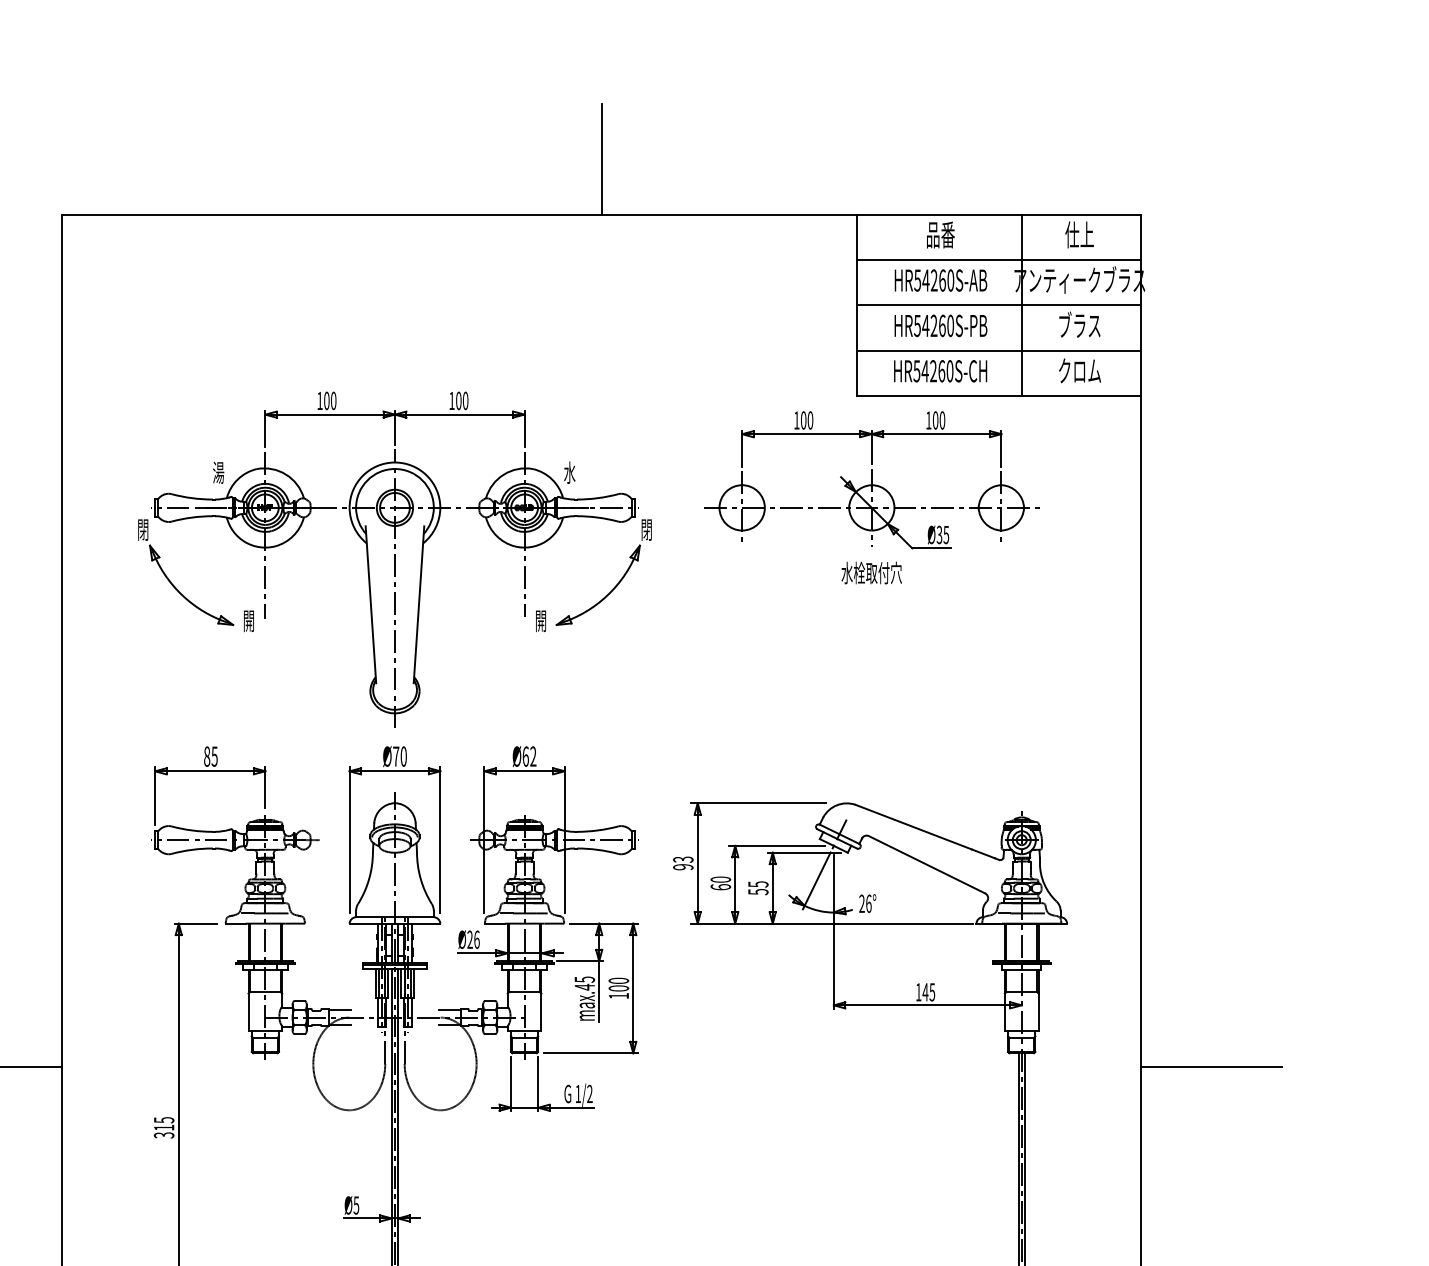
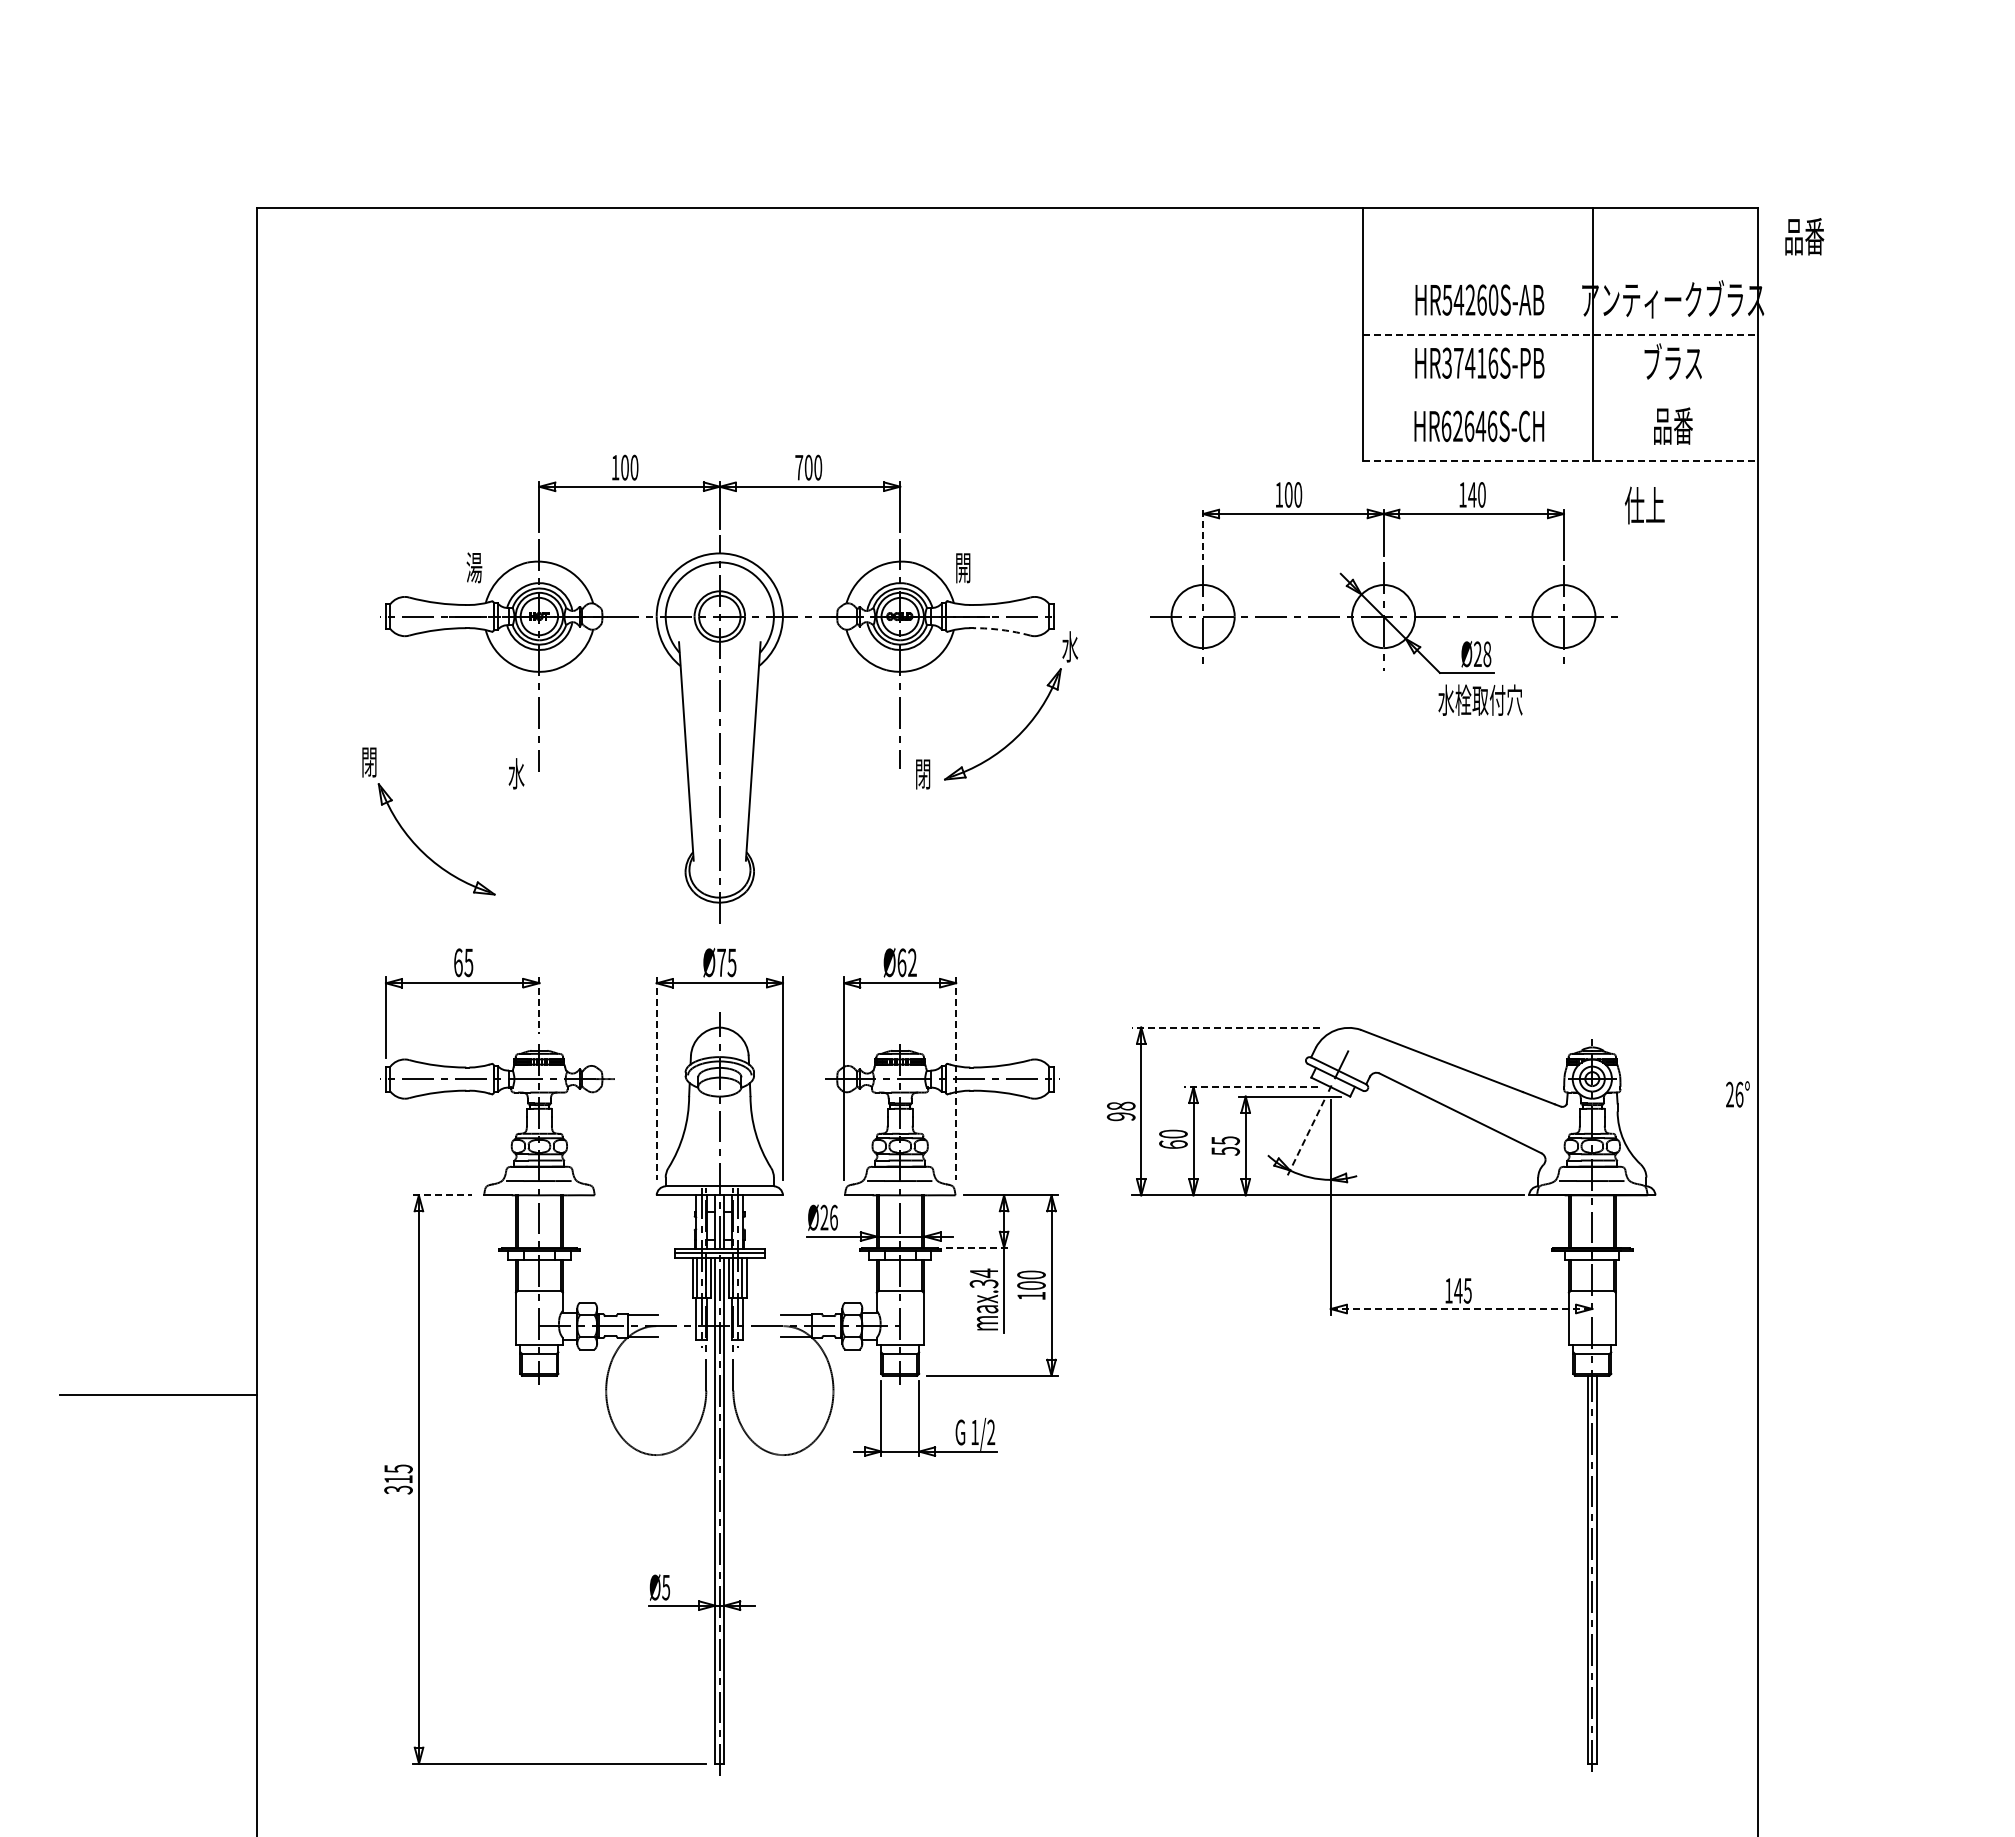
line: (601, 159) -> (1007, 131), removed
text: (940, 234) -> (1804, 236), moved
text: (1079, 234) -> (1644, 505), moved
line: (998, 259) -> (1560, 271), removed
line: (999, 305) -> (1561, 334), solid -> dashed
text: (934, 325) -> (1470, 362), HR54260S-PB -> HR37416S-PB
line: (998, 350) -> (1560, 397), removed
text: (1080, 370) -> (1673, 425), クロム -> 品番
text: (933, 371) -> (1469, 426), HR54260S-CH -> HR62646S-CH
line: (999, 396) -> (1561, 461), solid -> dashed
text: (452, 400) -> (799, 467), 100 -> 700
text: (935, 420) -> (1472, 494), 100 -> 140
line: (742, 449) -> (1203, 535), solid -> dashed
text: (570, 472) -> (963, 567), 水 -> 開
arc: (598, 517) -> (1002, 630), solid -> dashed
text: (646, 529) -> (1070, 646), 閉 -> 水
text: (942, 535) -> (1482, 654), Ø35 -> Ø28
text: (871, 572) -> (1480, 699), moved
part: (173, 584) -> (411, 838), moved
text: (248, 620) -> (516, 773), 開 -> 水
text: (540, 622) -> (922, 776), 開 -> 閉
text: (207, 756) -> (458, 962), 85 -> 65
text: (403, 756) -> (731, 962), Ø70 -> Ø75
line: (265, 787) -> (539, 1005), solid -> dashed
line: (758, 803) -> (1226, 1027), solid -> dashed
line: (349, 839) -> (656, 1078), solid -> dashed
line: (565, 839) -> (956, 1078), solid -> dashed
line: (776, 846) -> (1251, 1087), solid -> dashed
text: (682, 859) -> (1120, 1105), 93 -> 98
line: (817, 880) -> (1307, 1135), solid -> dashed
text: (867, 903) -> (1737, 1094), moved
line: (196, 923) -> (443, 1195), solid -> dashed
line: (580, 961) -> (977, 1247), solid -> dashed
text: (584, 983) -> (983, 1278), max.45 -> max.34
line: (927, 1004) -> (1461, 1308), solid -> dashed
line: (1211, 1066) -> (1856, 1394), removed

